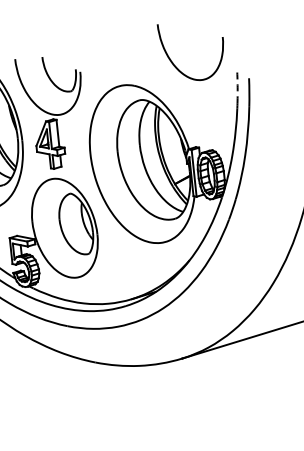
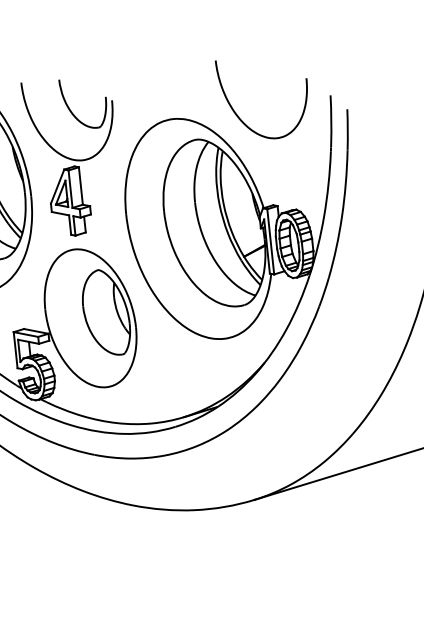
curve: (173, 62) -> (237, 113), moved
arc: (237, 85) -> (331, 119), dashed -> solid

